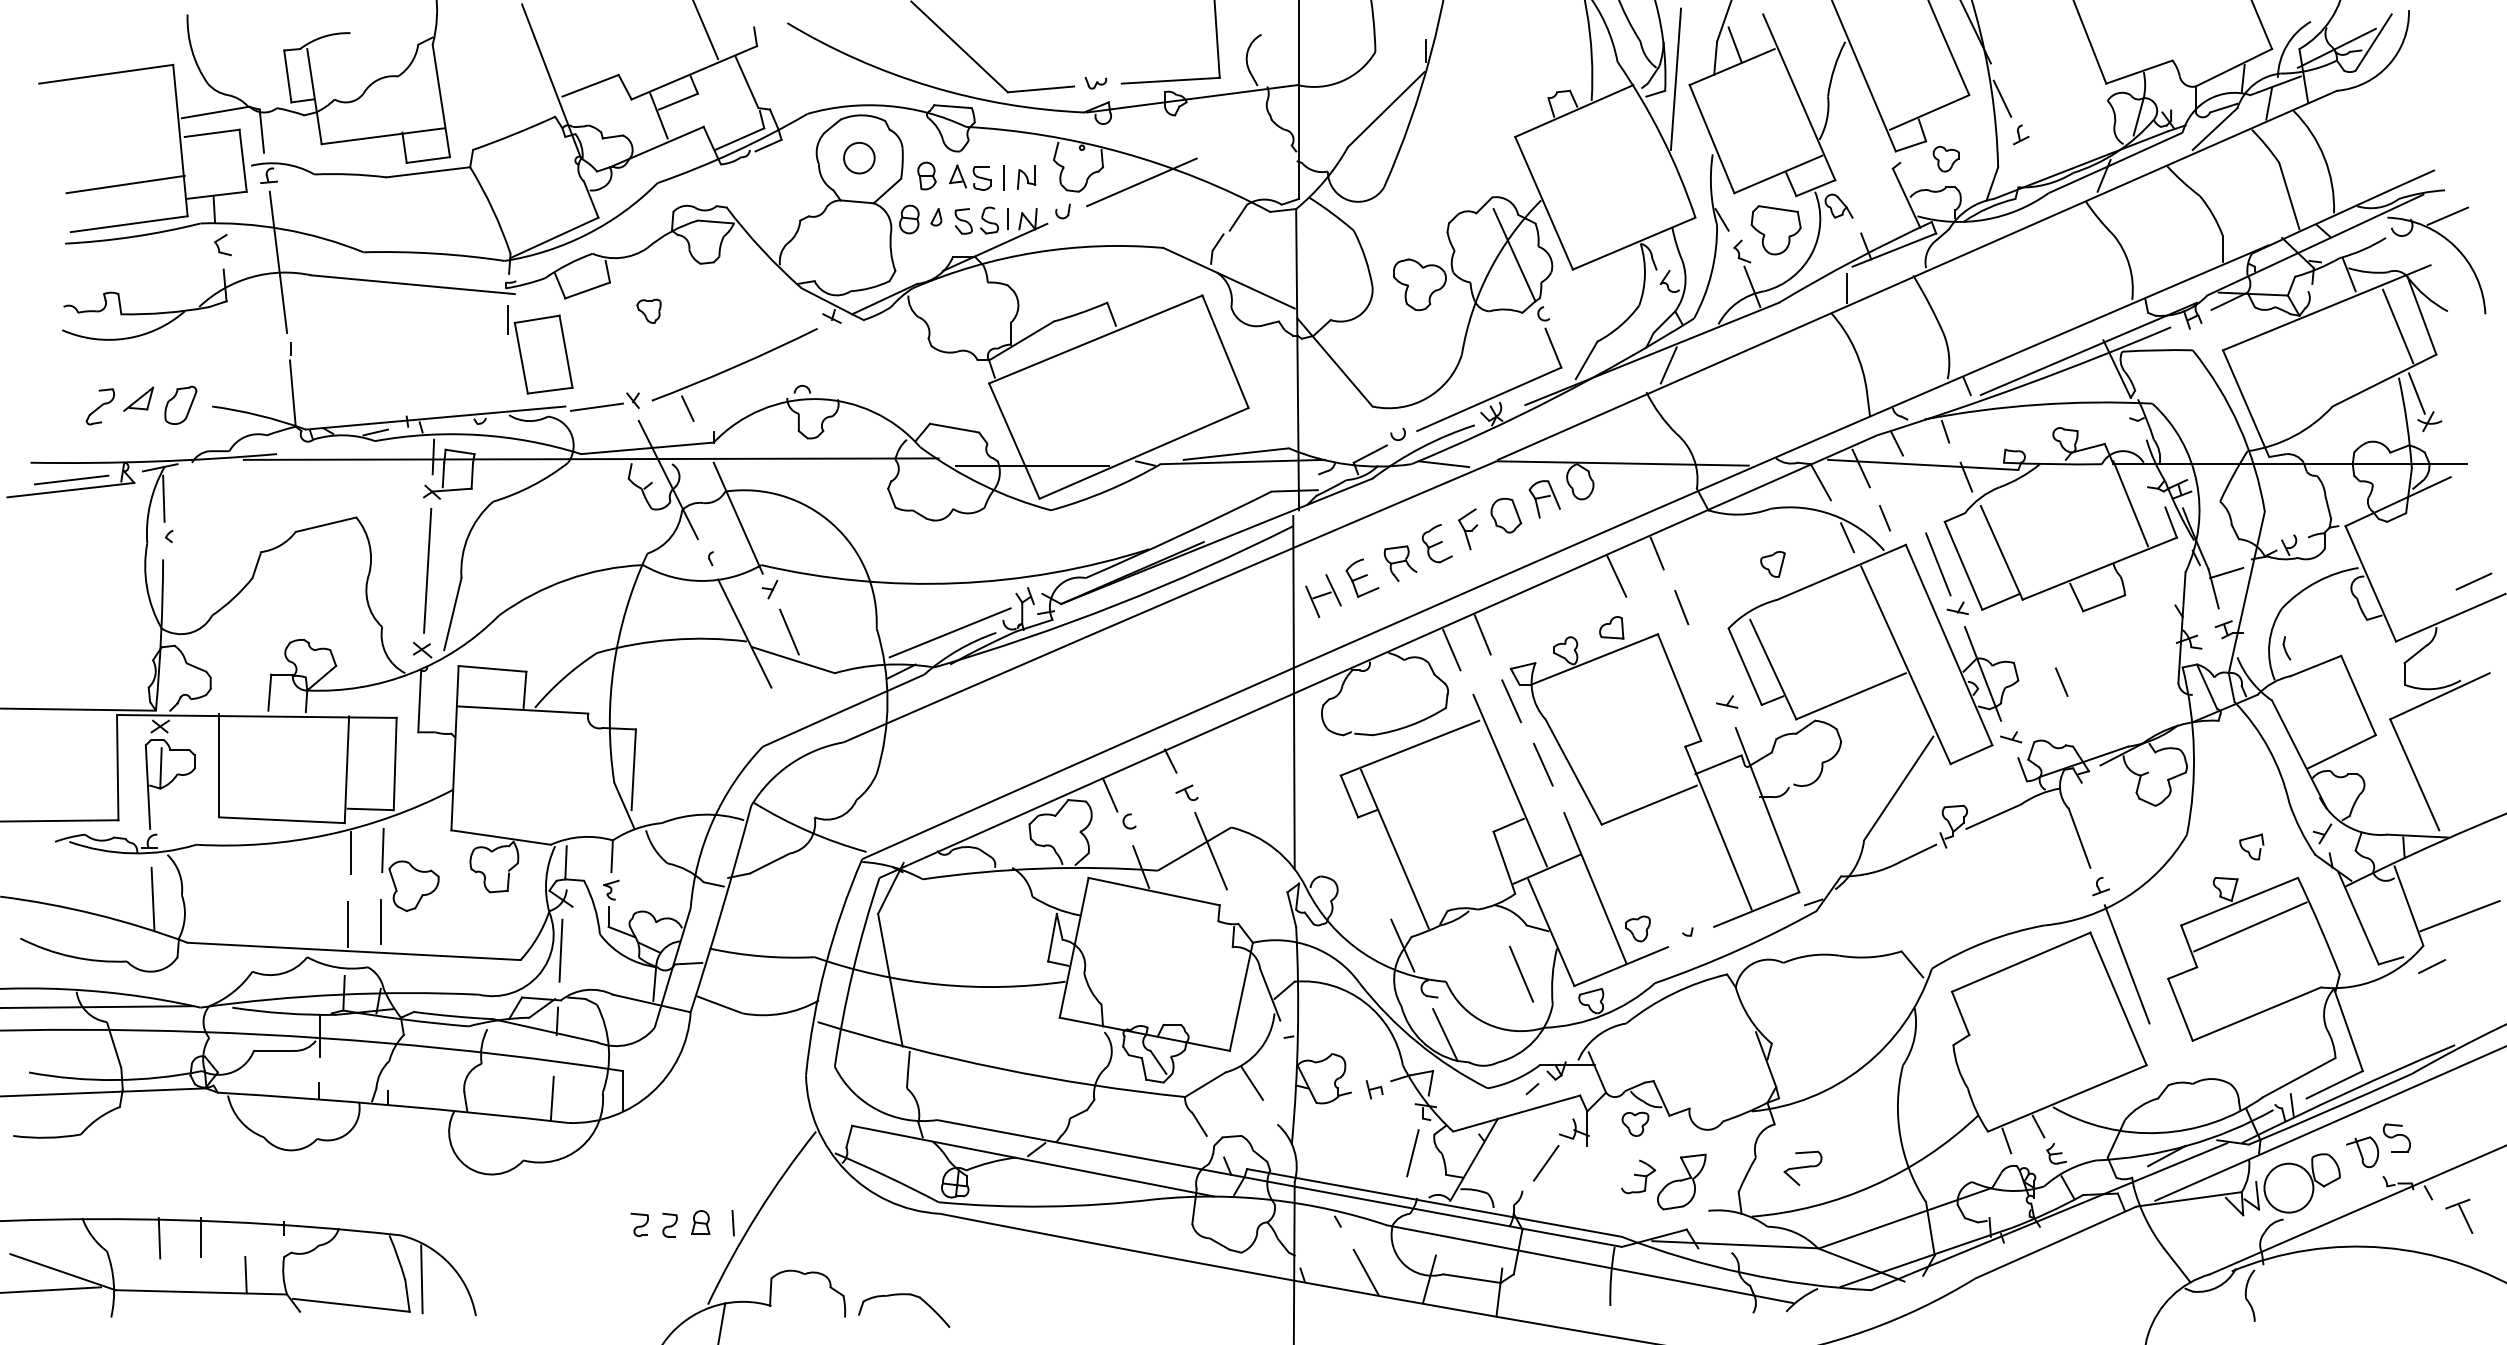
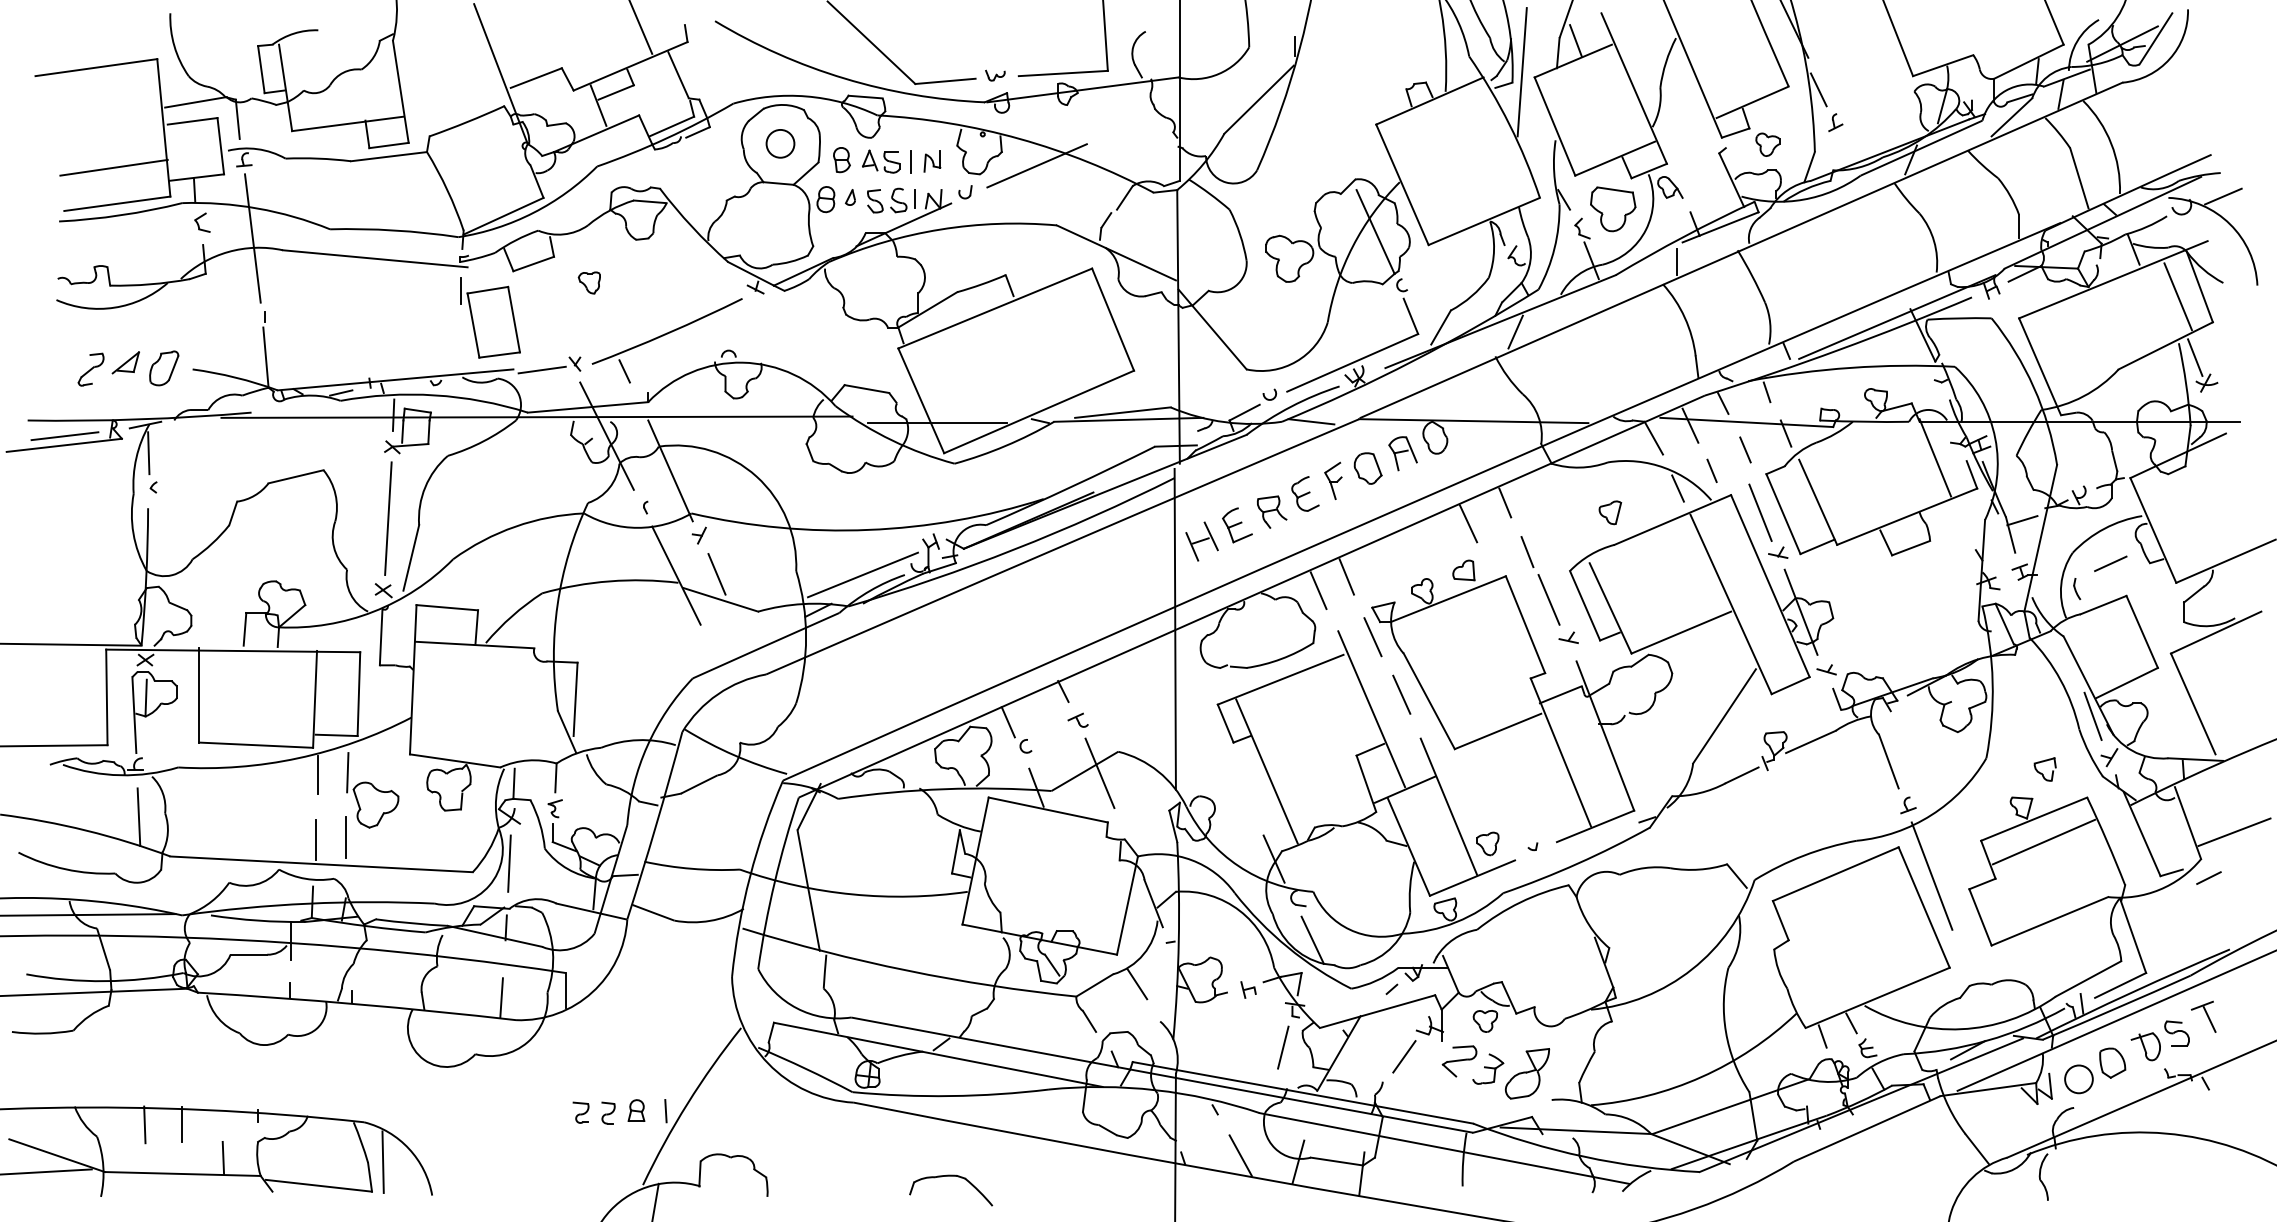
line: (2473, 581) -> (2110, 563), moved
line: (2061, 681) -> (1745, 449), moved
line: (2304, 788) -> (2093, 716), added
line: (1521, 973) -> (1549, 599), moved
part: (1802, 1167) -> (1459, 1060), moved
circle: (2288, 1187) -> (2078, 1078), size x0.62
part: (2459, 1215) -> (2203, 1016), moved
part: (904, 1295) -> (951, 1176), moved

